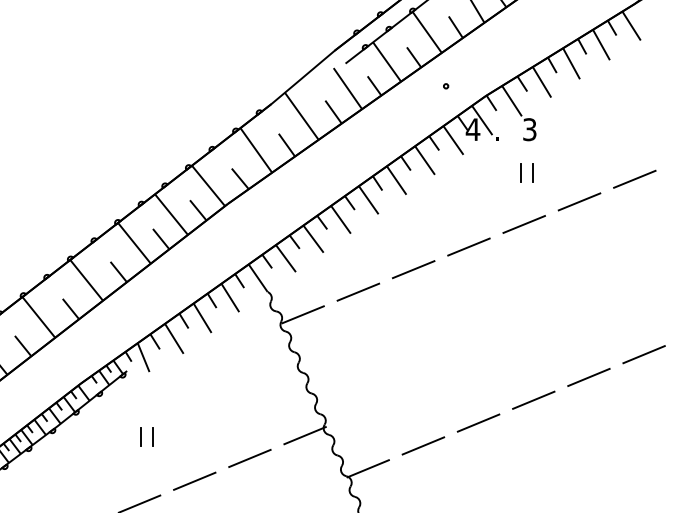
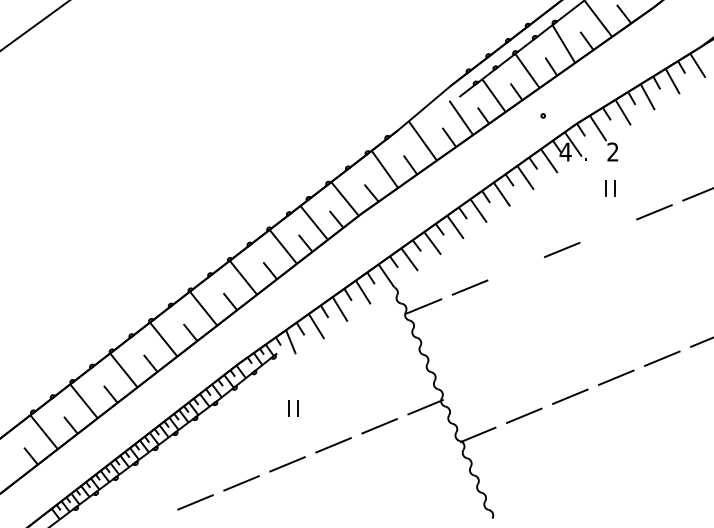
text: (529, 128) -> (612, 151), 3 -> 2
line: (524, 224) -> (608, 231), removed
line: (412, 269) -> (515, 268), removed

